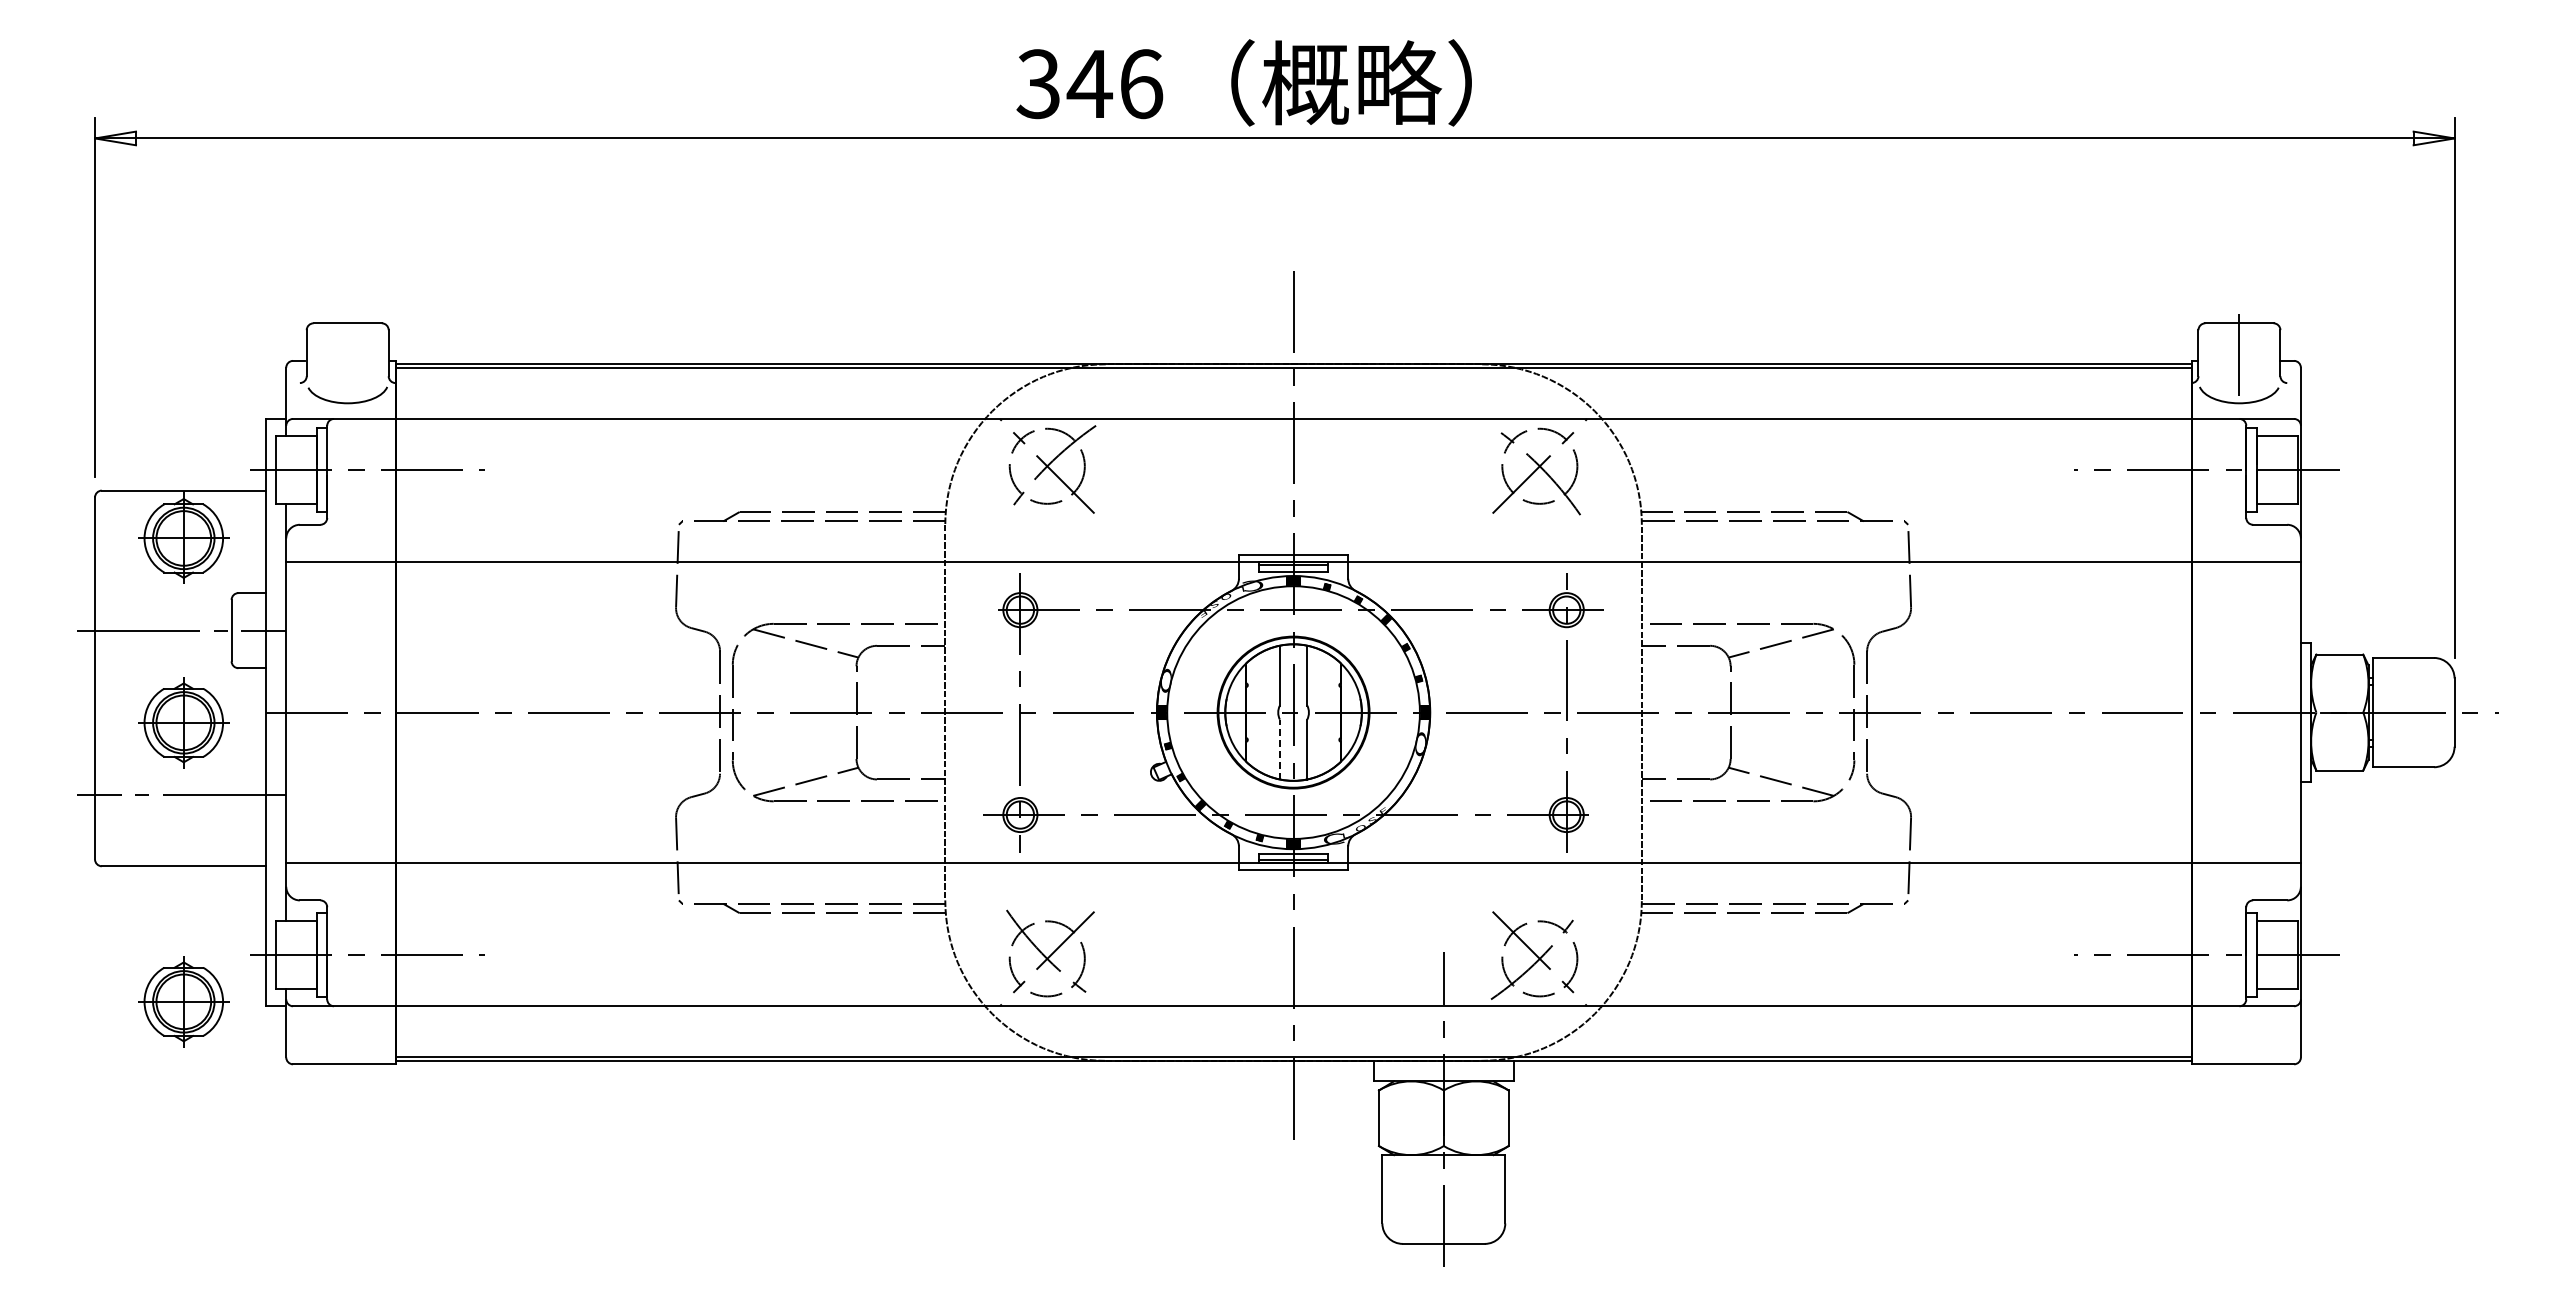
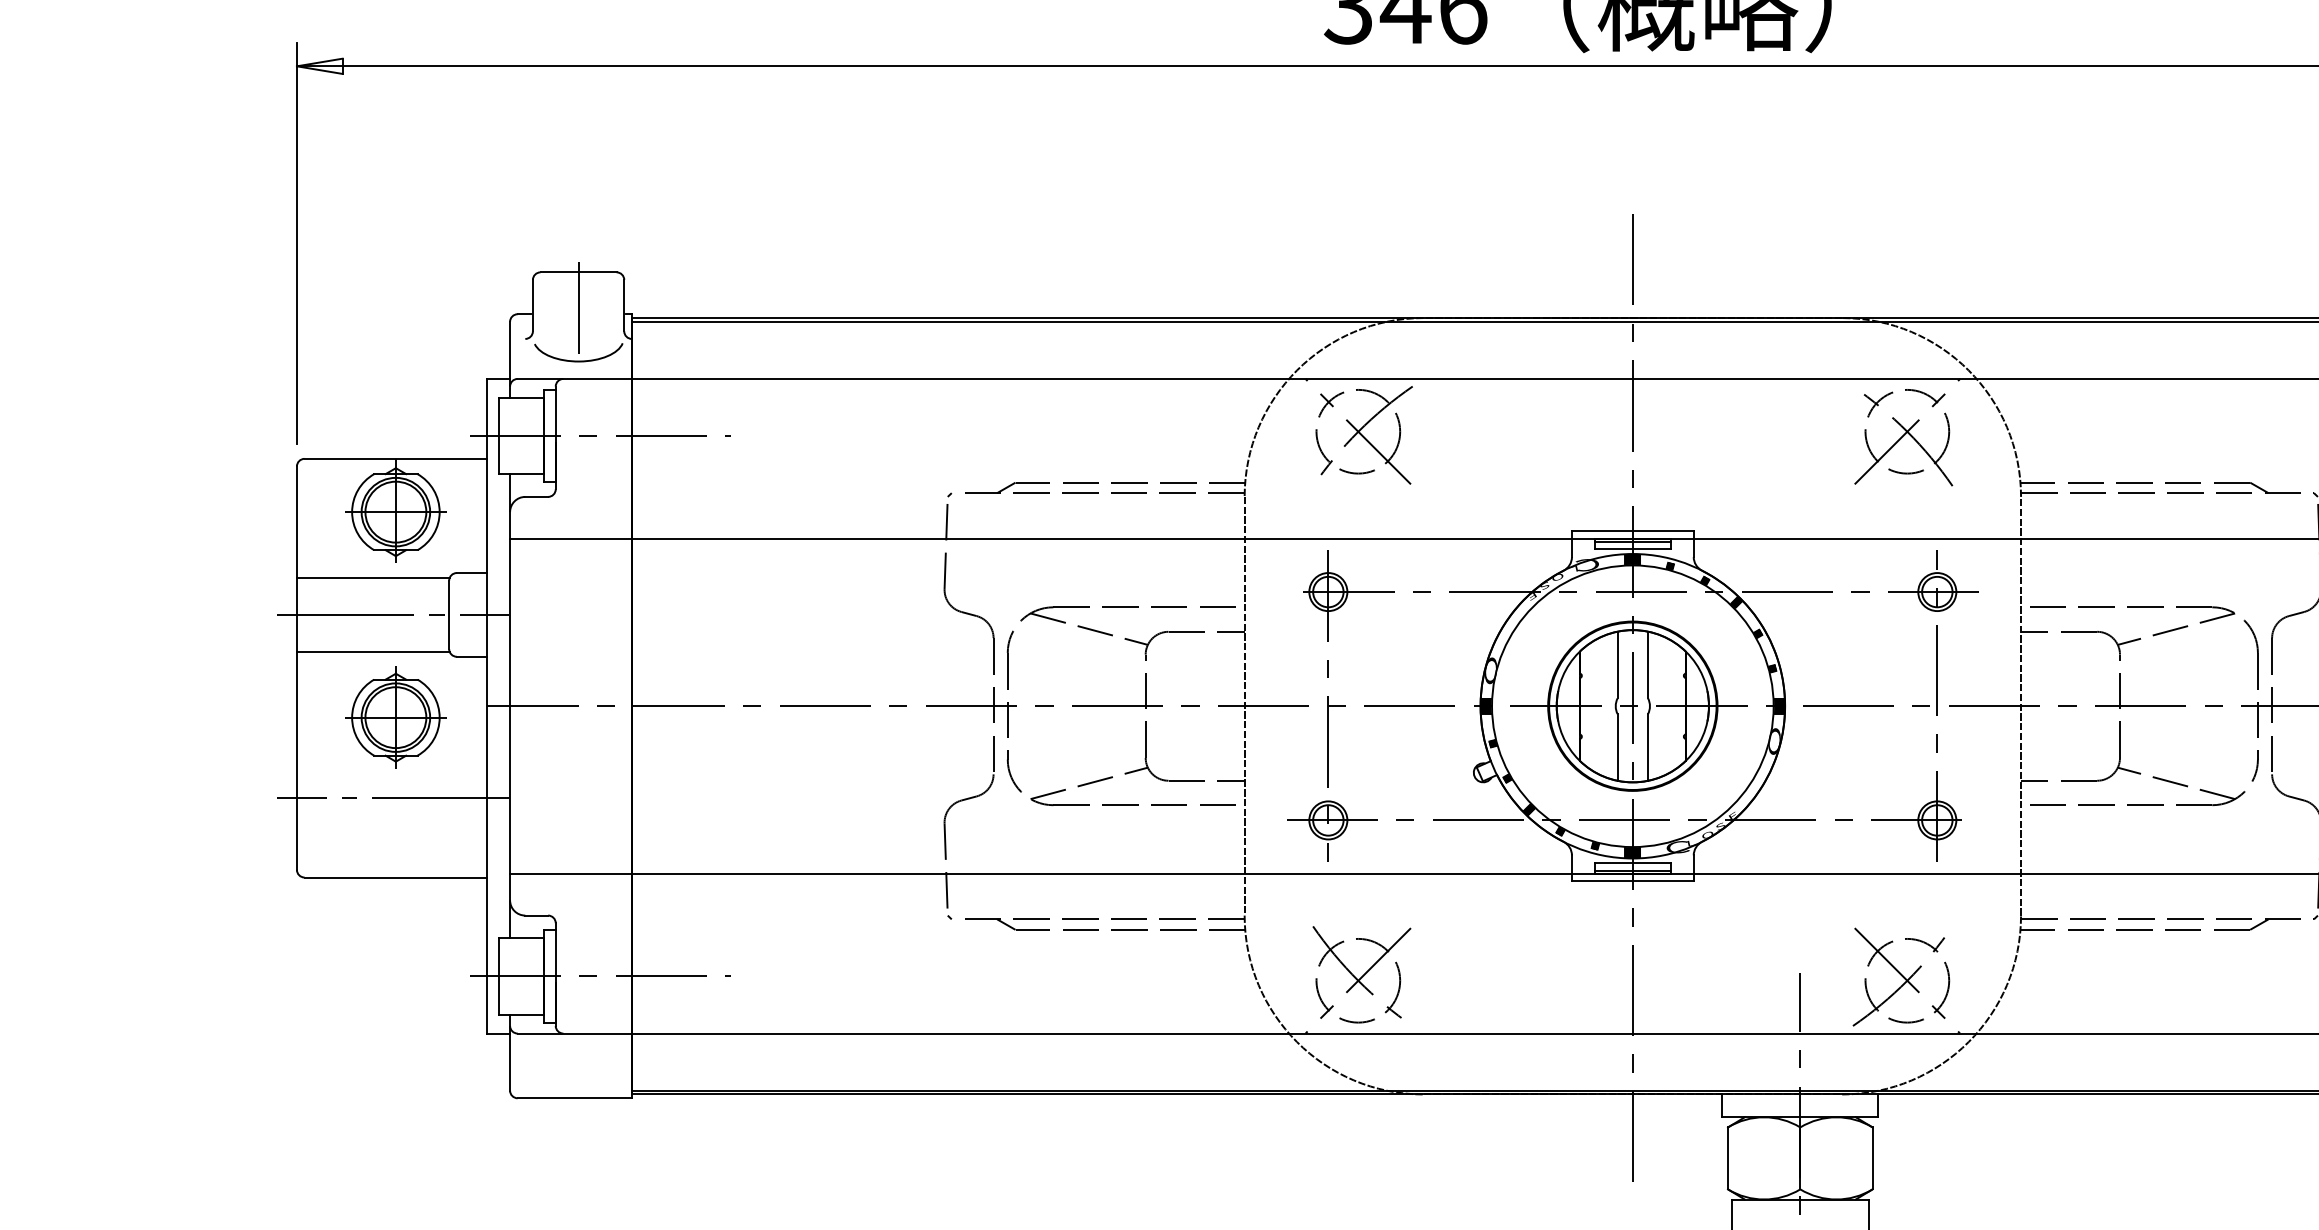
line: (347, 361) -> (578, 314), added
line: (163, 597) -> (373, 577), added
line: (163, 664) -> (373, 652), added
line: (1279, 749) -> (1617, 747), dashed -> solid
part: (183, 1001) -> (395, 1028), removed

